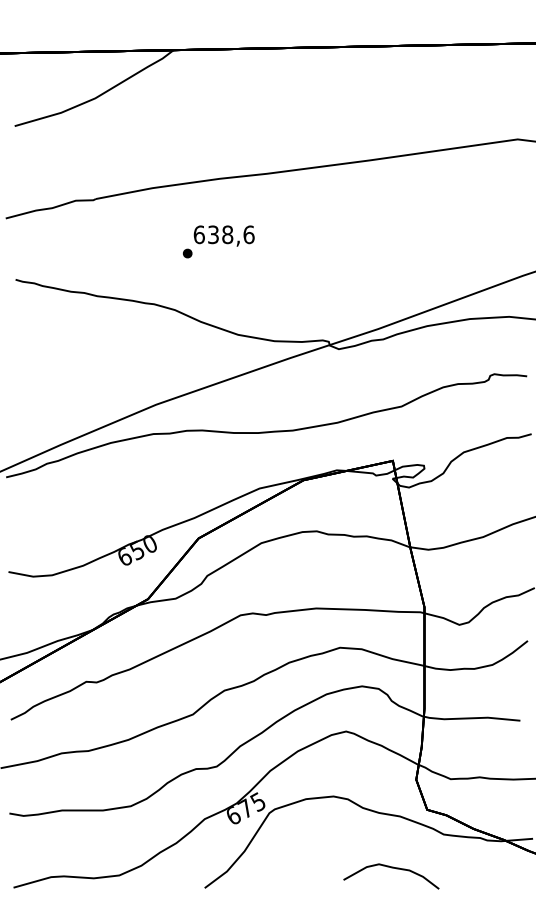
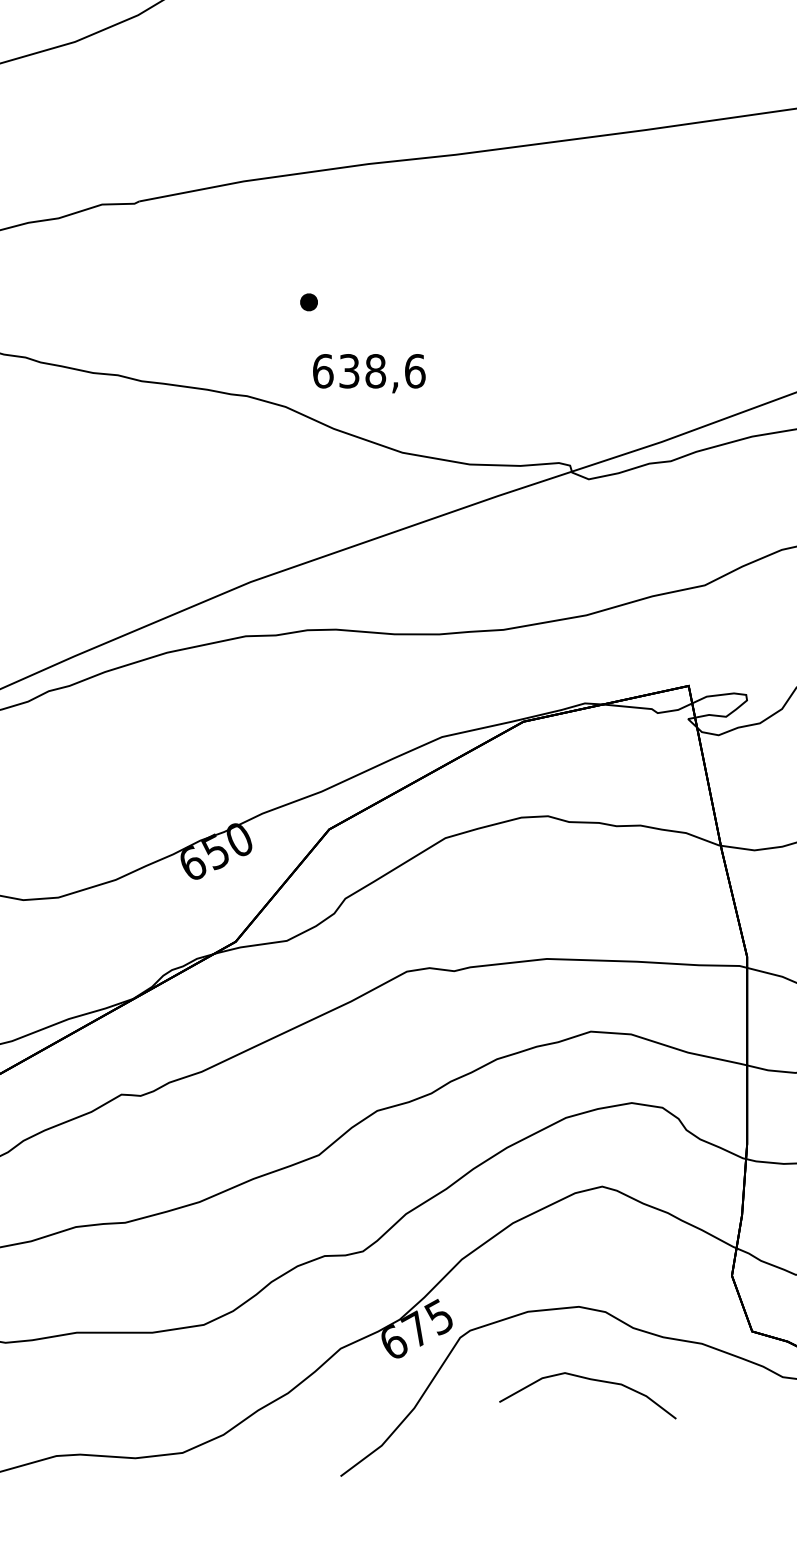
text: (223, 235) -> (367, 372), moved
part: (391, 868) -> (588, 1380), moved

